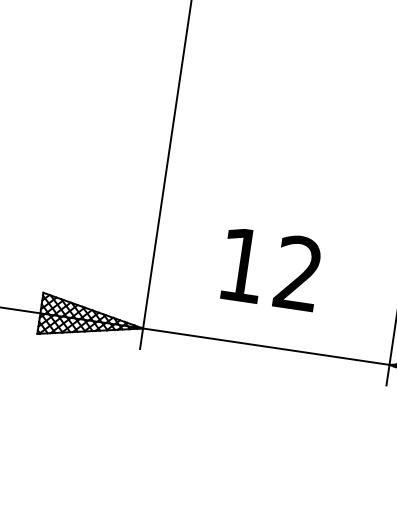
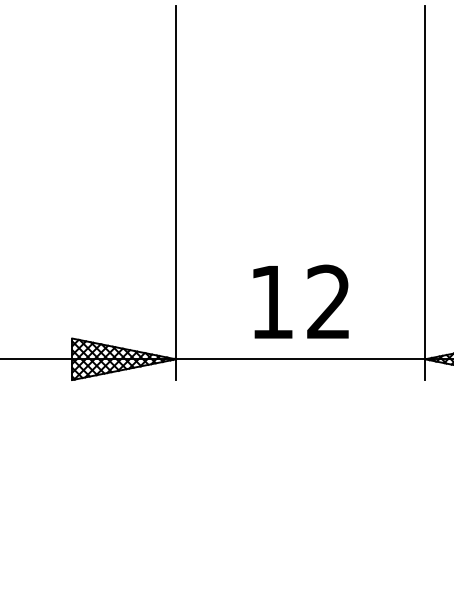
text: (270, 268) -> (300, 301), moved

